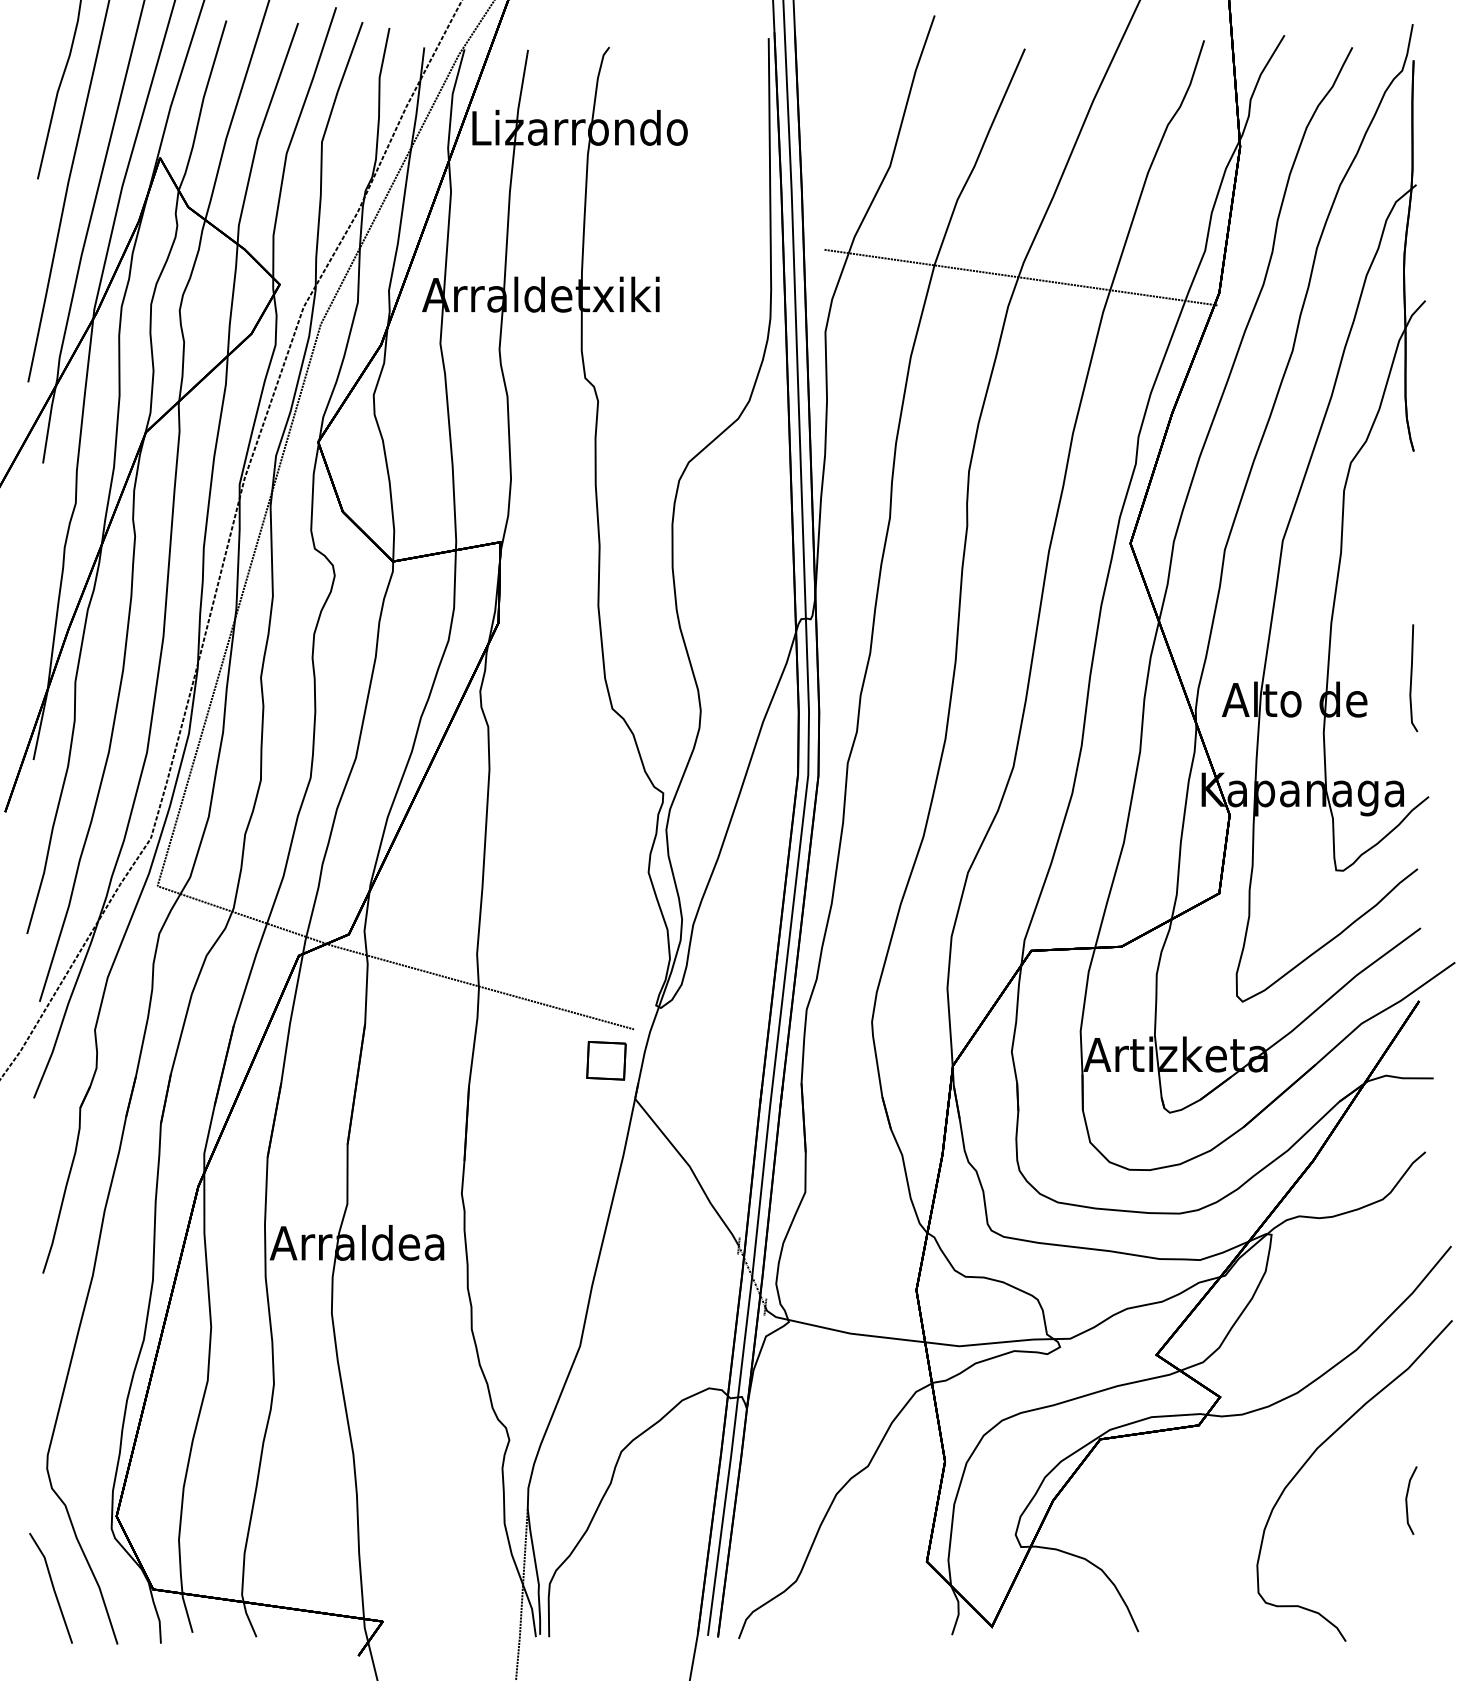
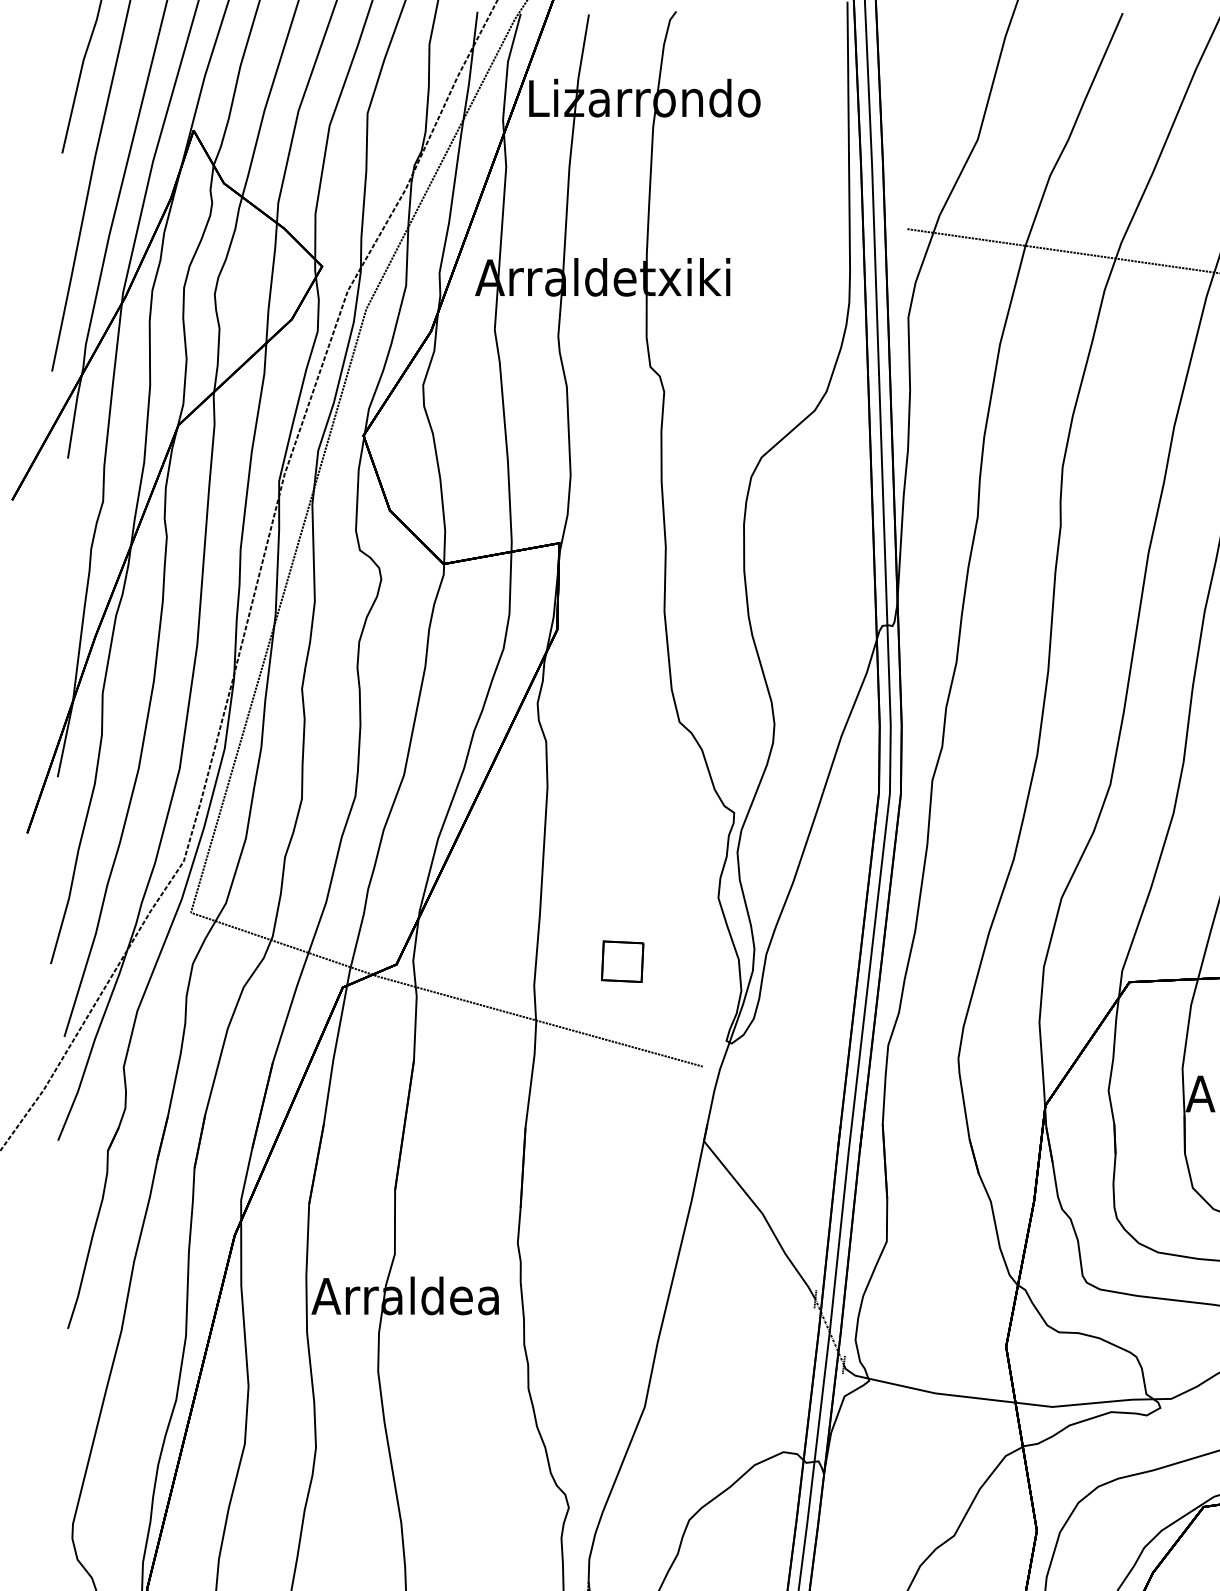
part: (606, 1060) -> (622, 961), moved

